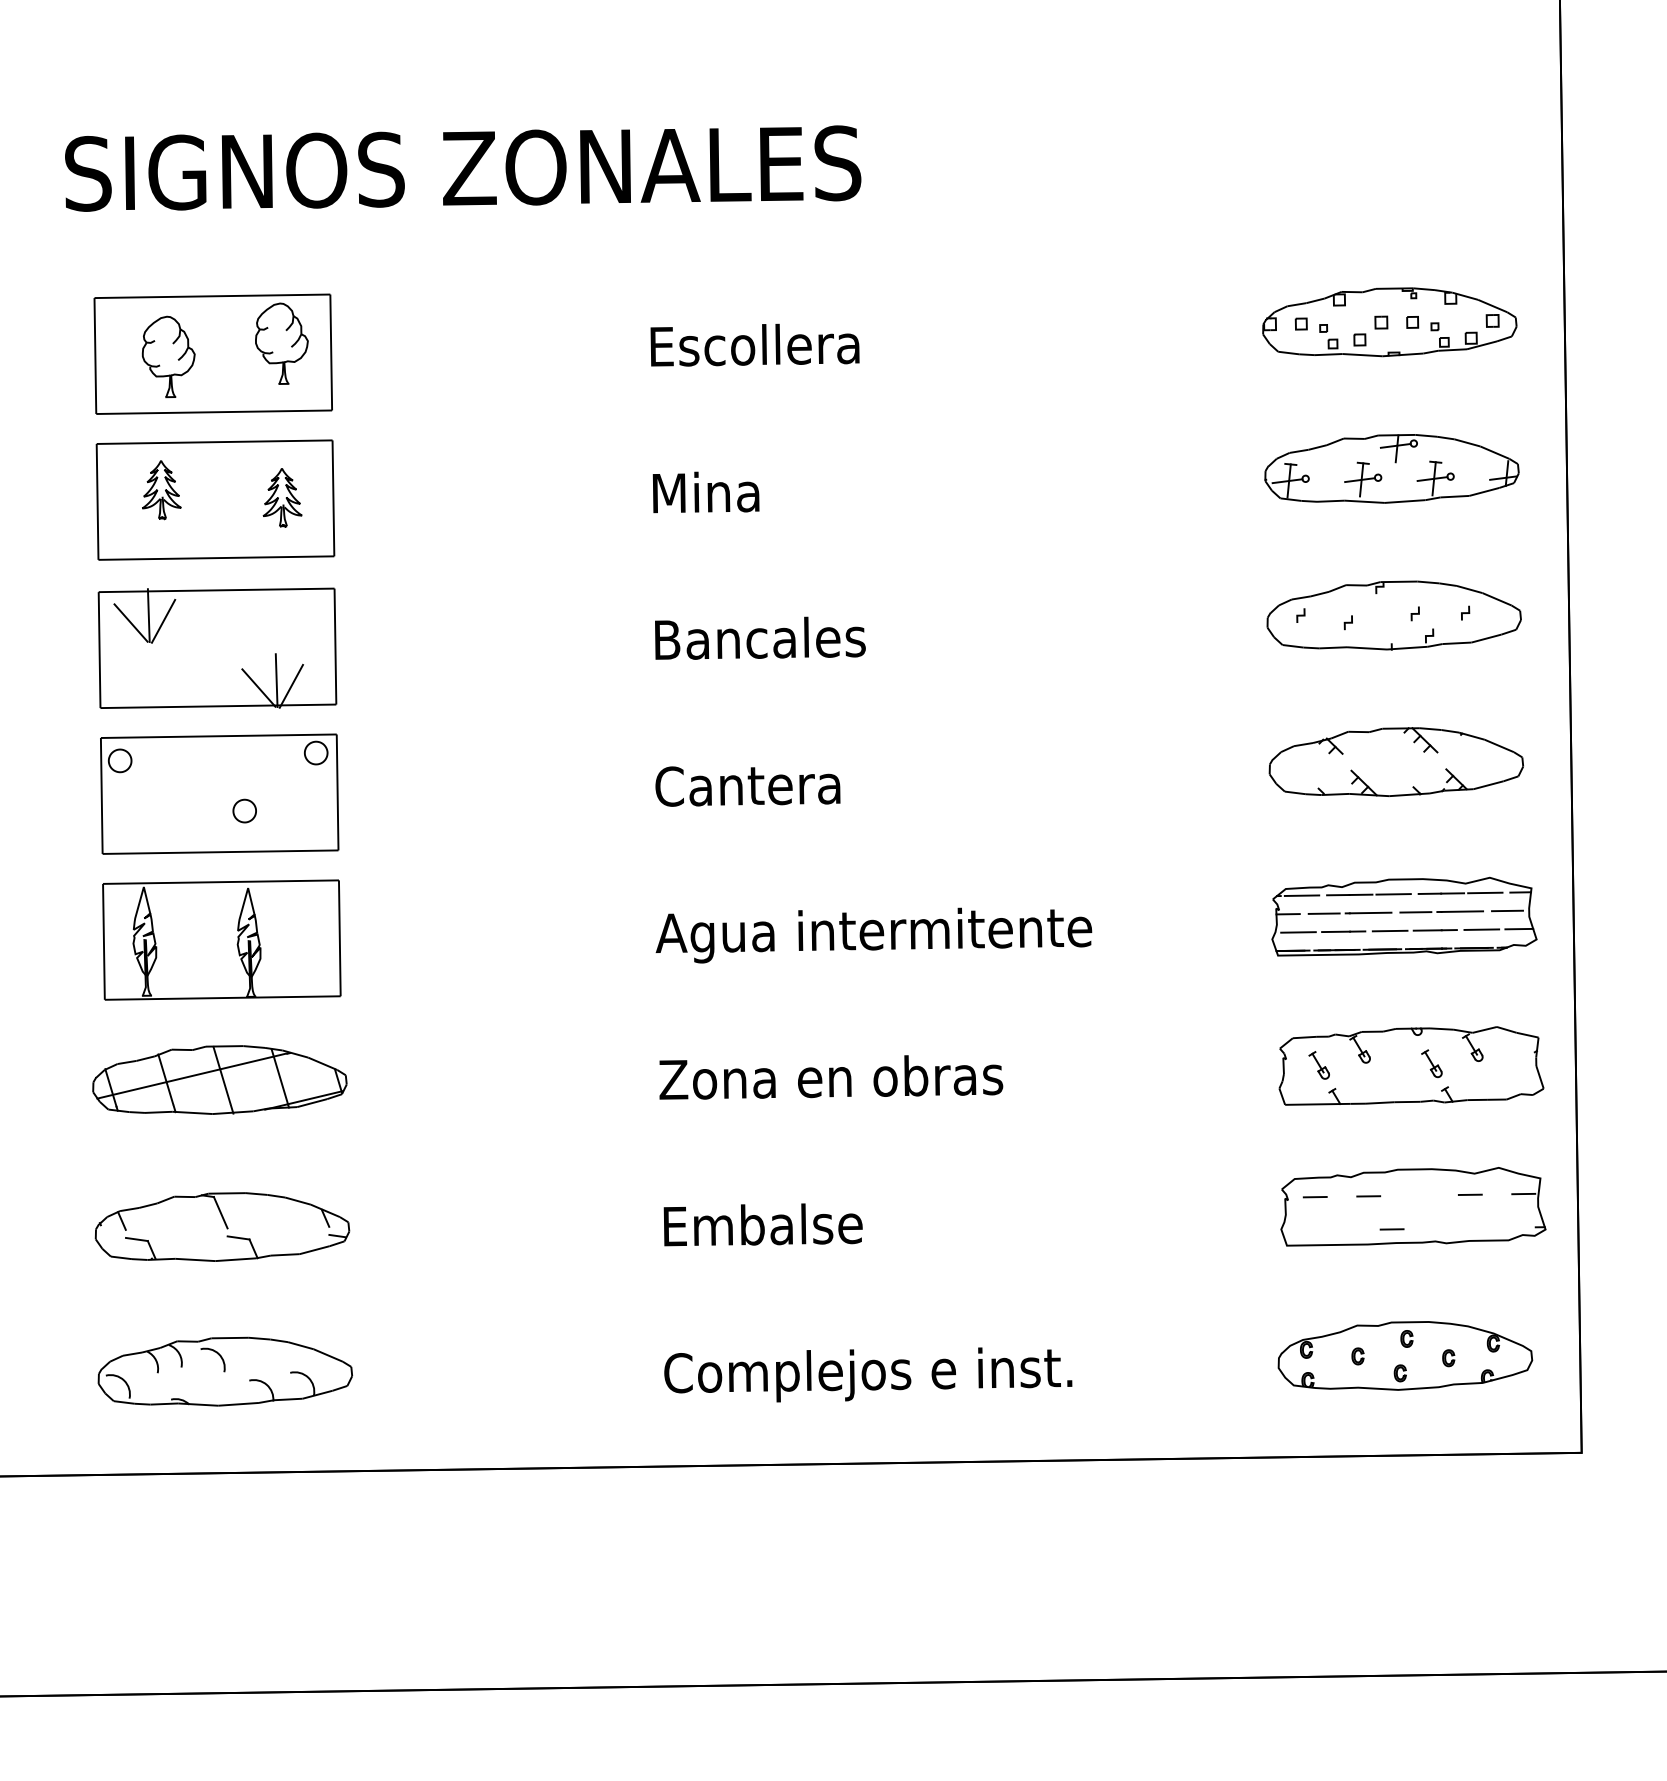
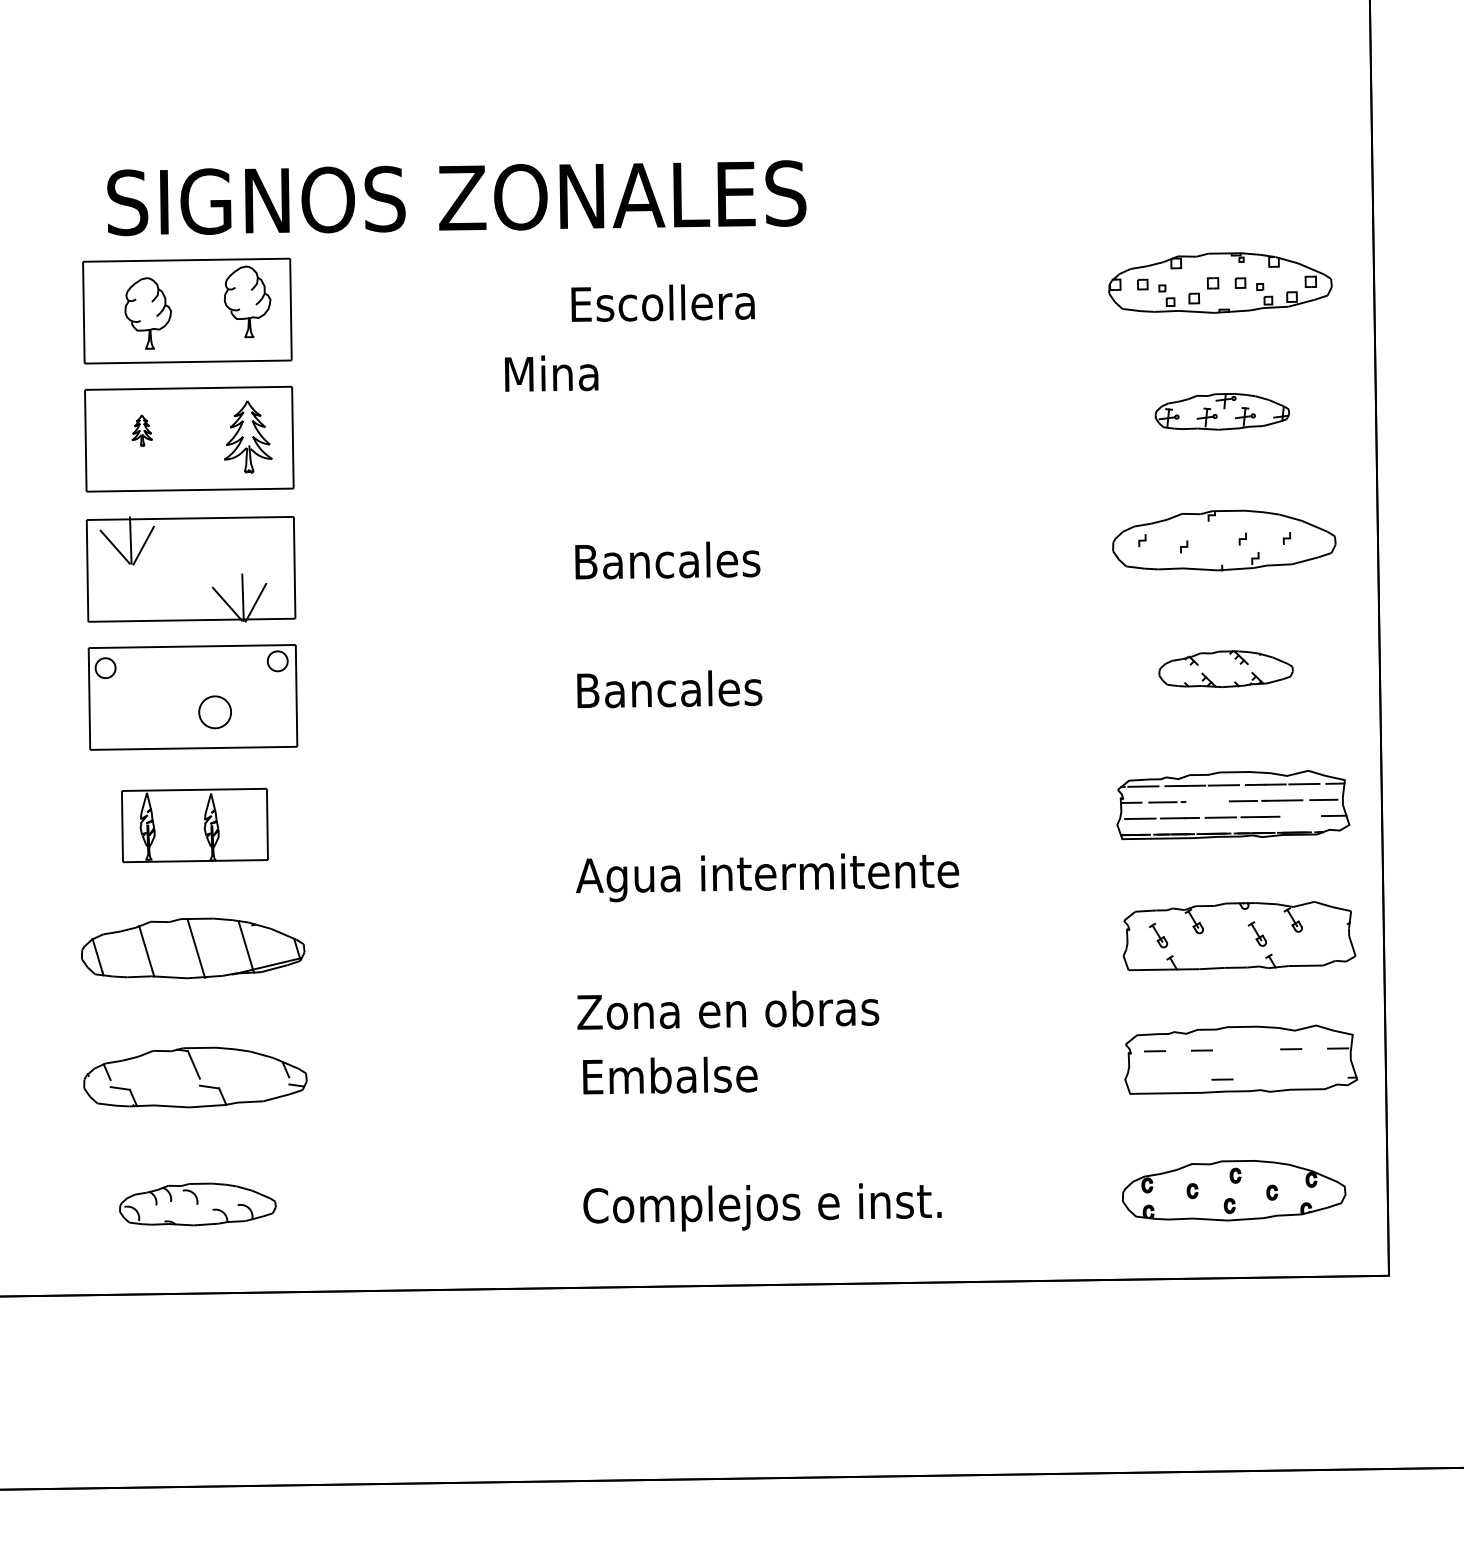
text: (463, 168) -> (457, 198), moved
part: (1391, 468) -> (1221, 411), size x0.6
part: (161, 490) -> (141, 430), size x0.6
text: (705, 492) -> (551, 373), moved
part: (282, 497) -> (248, 436), size x1.4
part: (1395, 761) -> (1225, 668), size x0.6
text: (761, 784) -> (668, 688), Cantera -> Bancales
part: (244, 810) -> (214, 711), size x1.6
line: (1370, 912) -> (1203, 801), removed
line: (1481, 929) -> (1301, 816), removed
text: (873, 935) -> (767, 877), moved
part: (221, 939) -> (194, 825), size x0.7
line: (192, 1075) -> (169, 944), removed
text: (831, 1077) -> (728, 1010), moved
part: (224, 1371) -> (197, 1204), size x0.7

